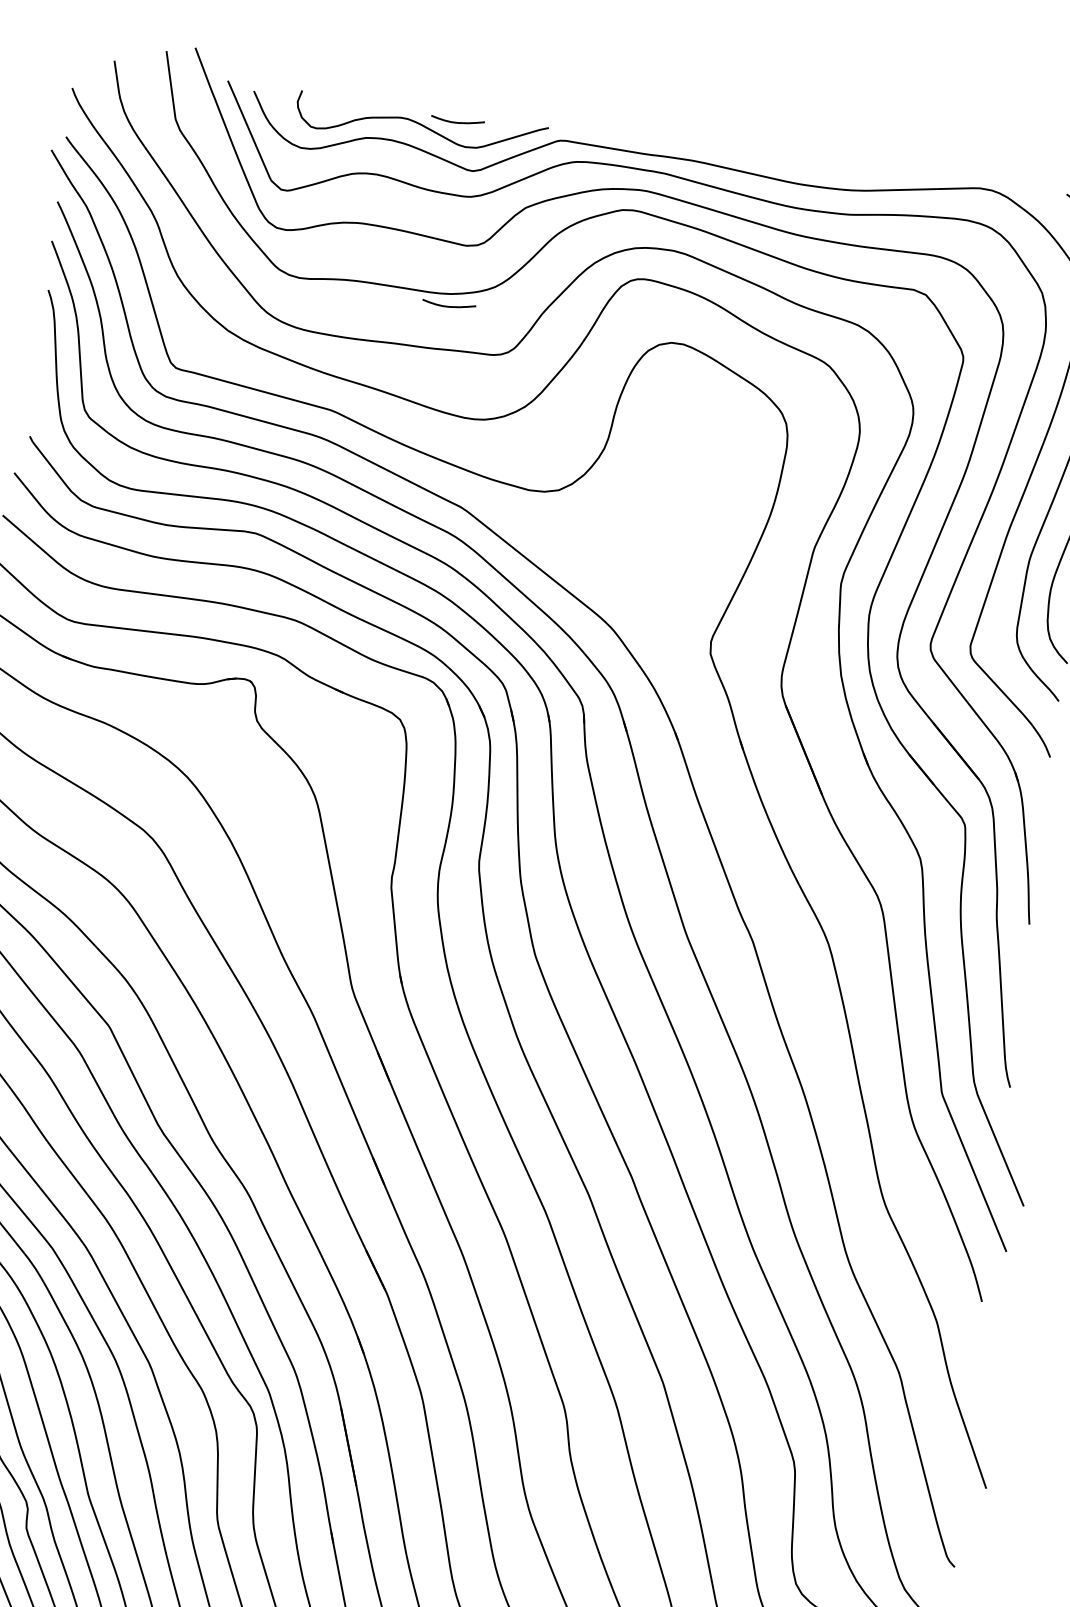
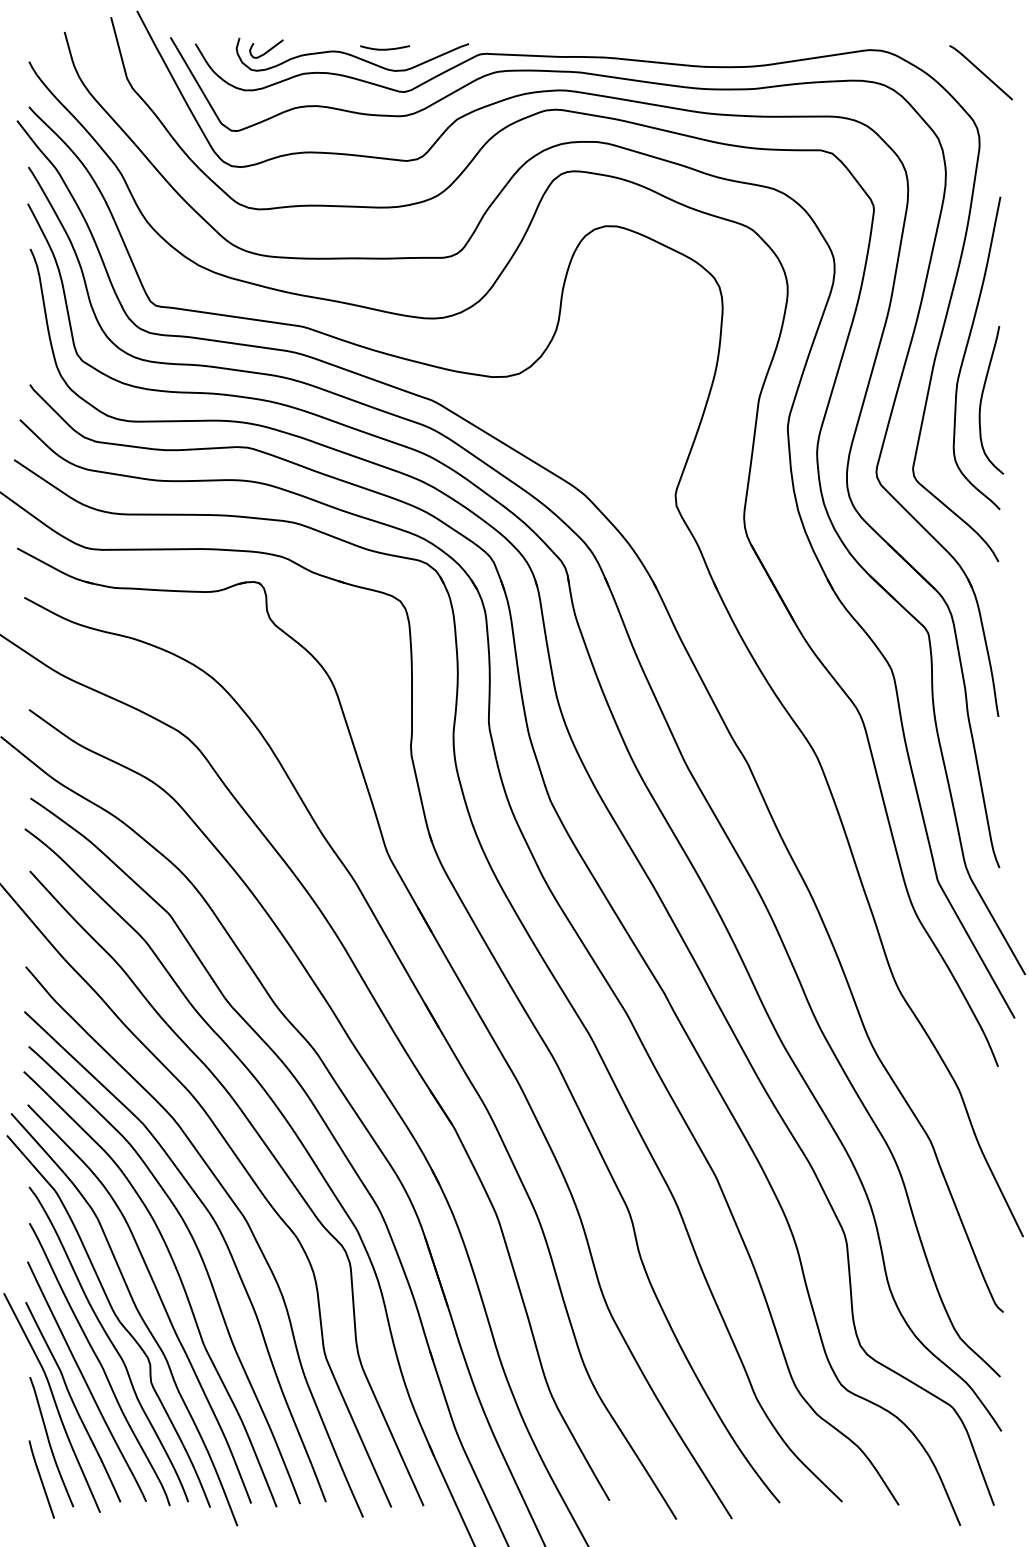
curve: (331, 106) -> (268, 49), added
curve: (448, 305) -> (397, 217), removed

